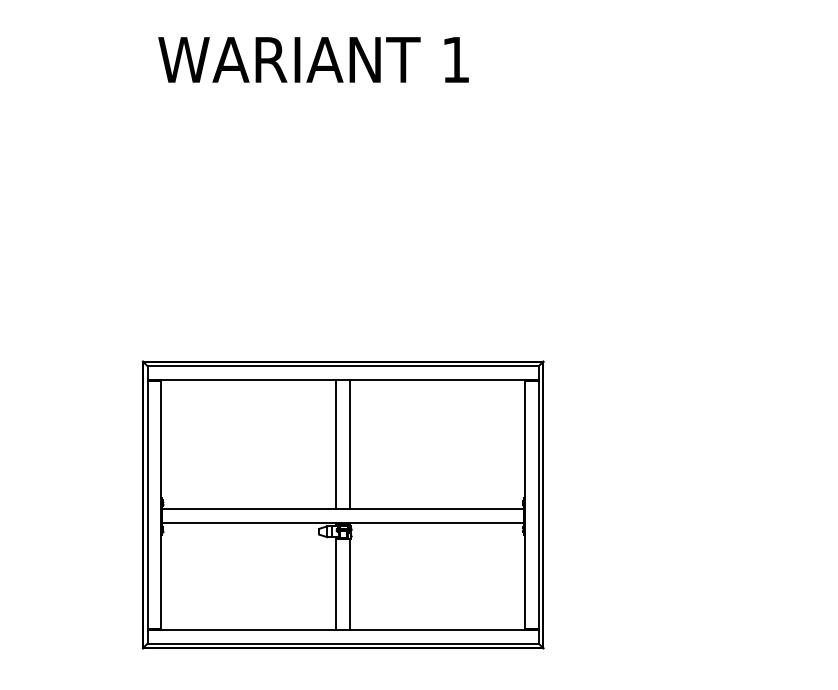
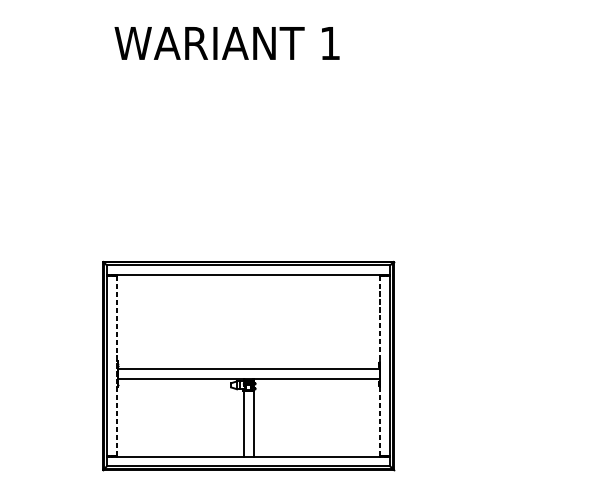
line: (336, 444) -> (243, 322), removed
line: (350, 444) -> (253, 322), removed
line: (525, 504) -> (380, 365), solid -> dashed
line: (161, 505) -> (116, 366), solid -> dashed

